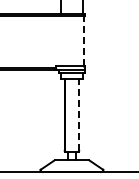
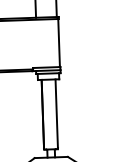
line: (84, 41) -> (59, 43), dashed -> solid
line: (79, 115) -> (57, 114), dashed -> solid

